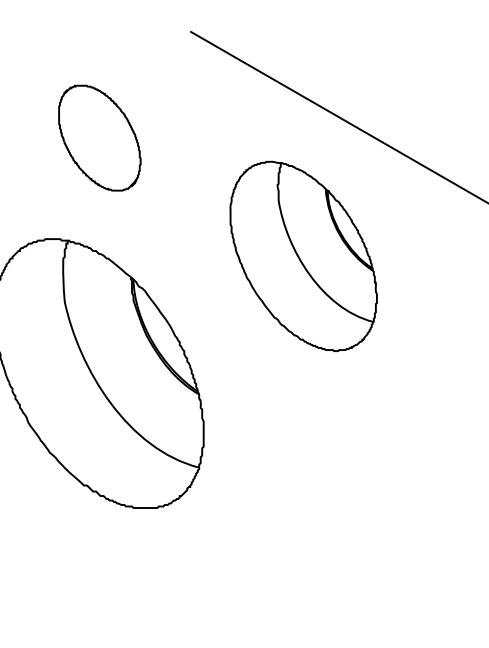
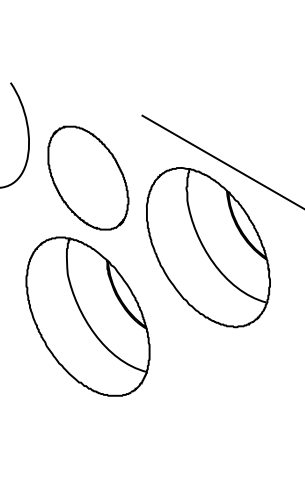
part: (99, 137) -> (88, 177), size x1.67
part: (303, 256) -> (208, 247), size x1.43

